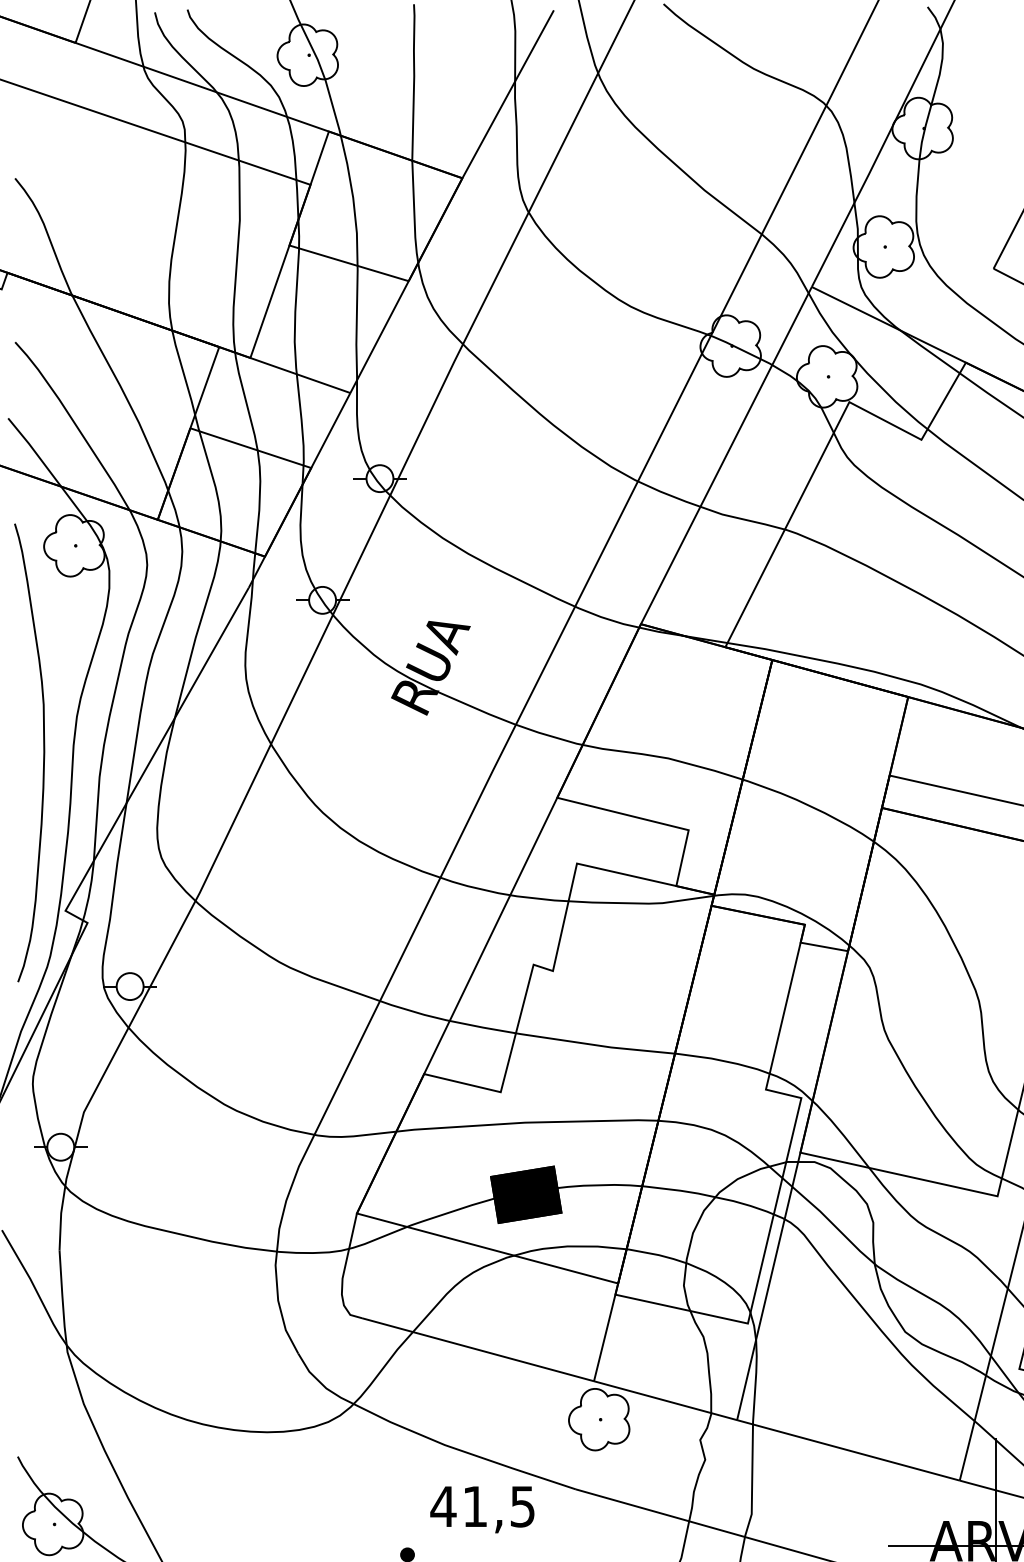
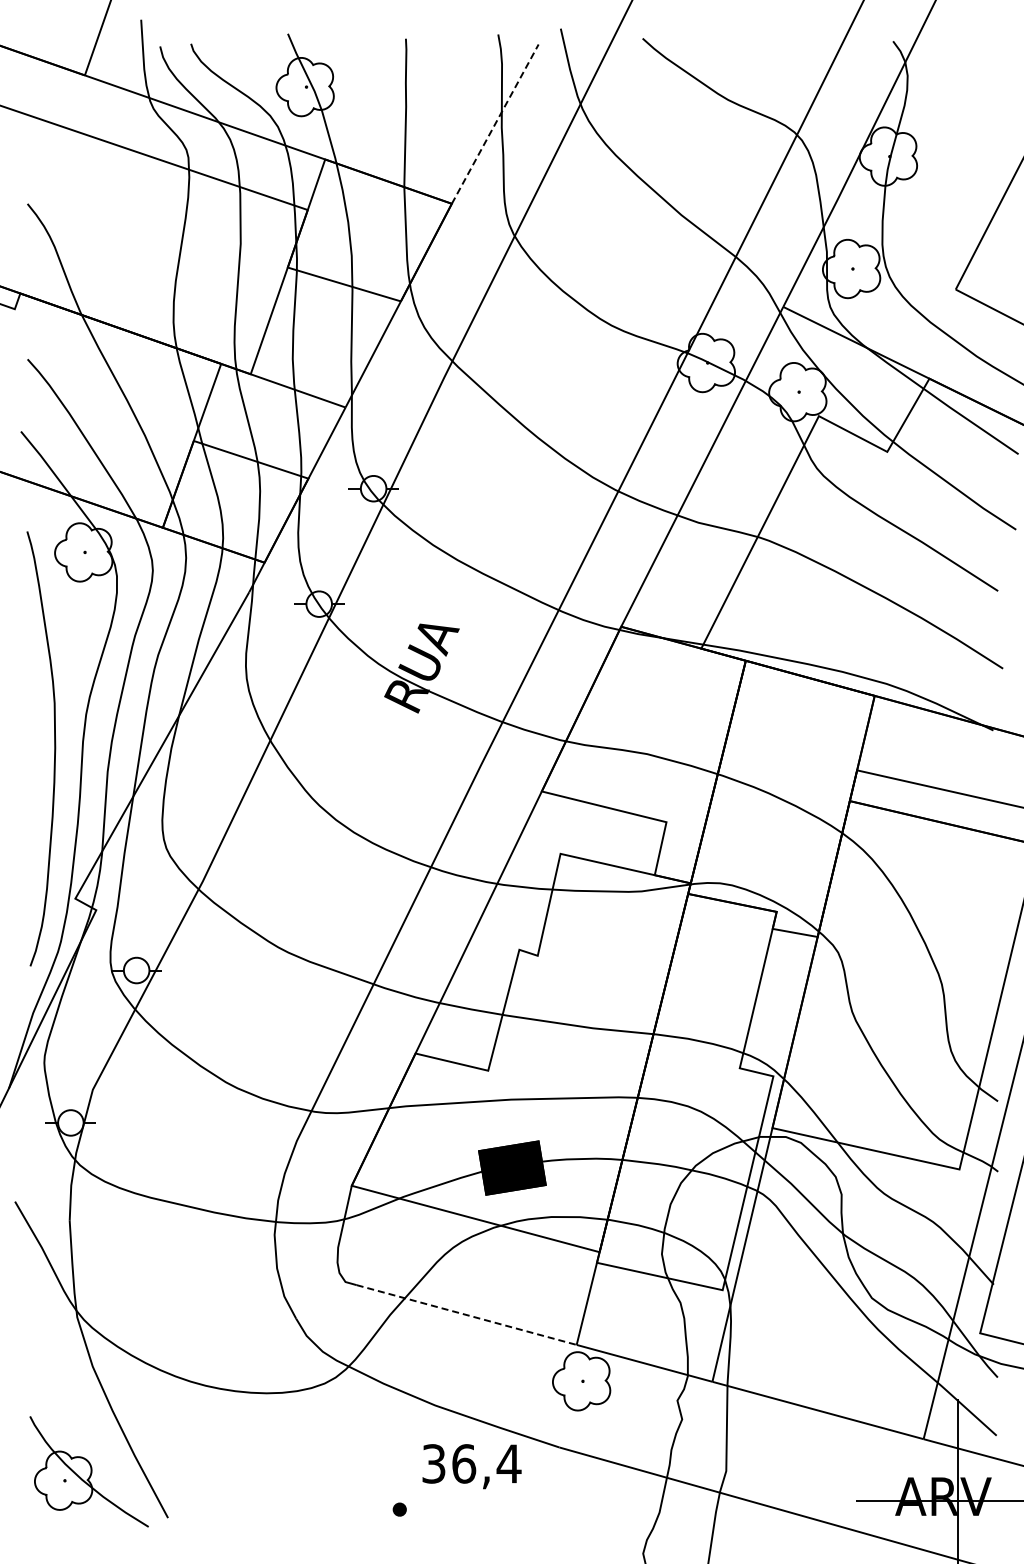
line: (508, 94) -> (495, 124), solid -> dashed
line: (477, 1350) -> (466, 1315), solid -> dashed
text: (483, 1506) -> (471, 1463), 41,5 -> 36,4

